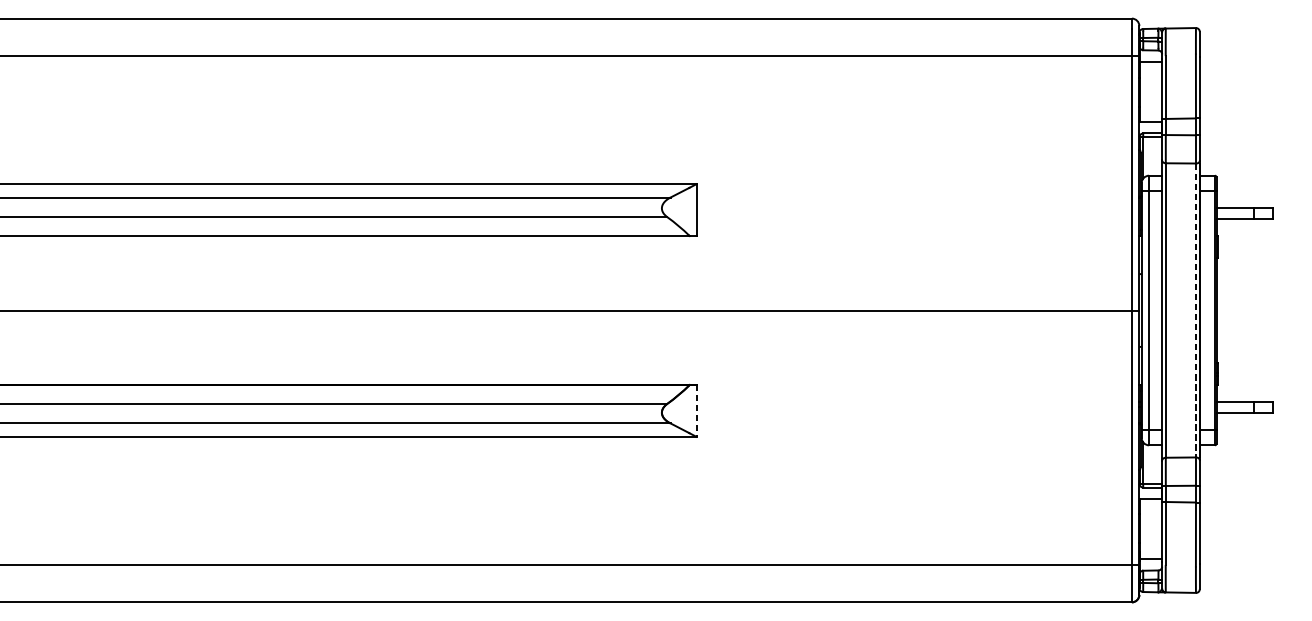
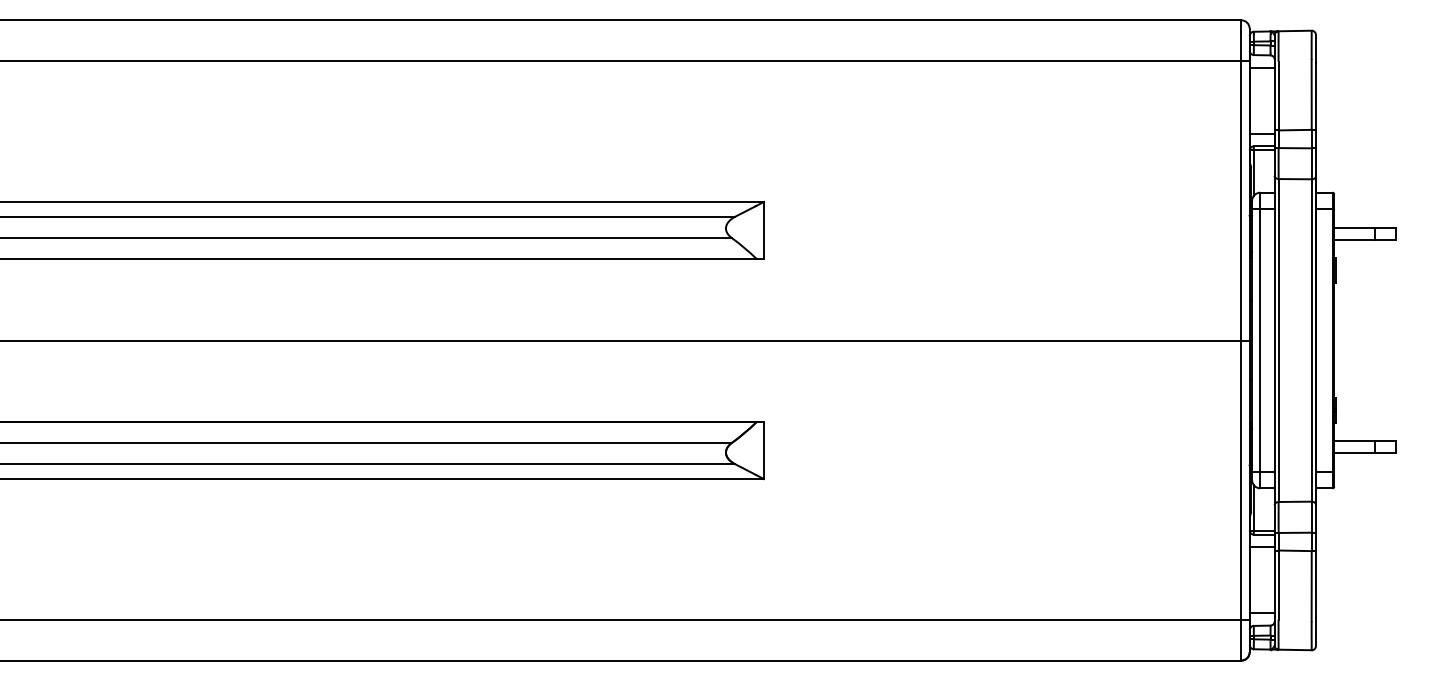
line: (1195, 310) -> (1311, 340), dashed -> solid
line: (696, 411) -> (763, 451), dashed -> solid

